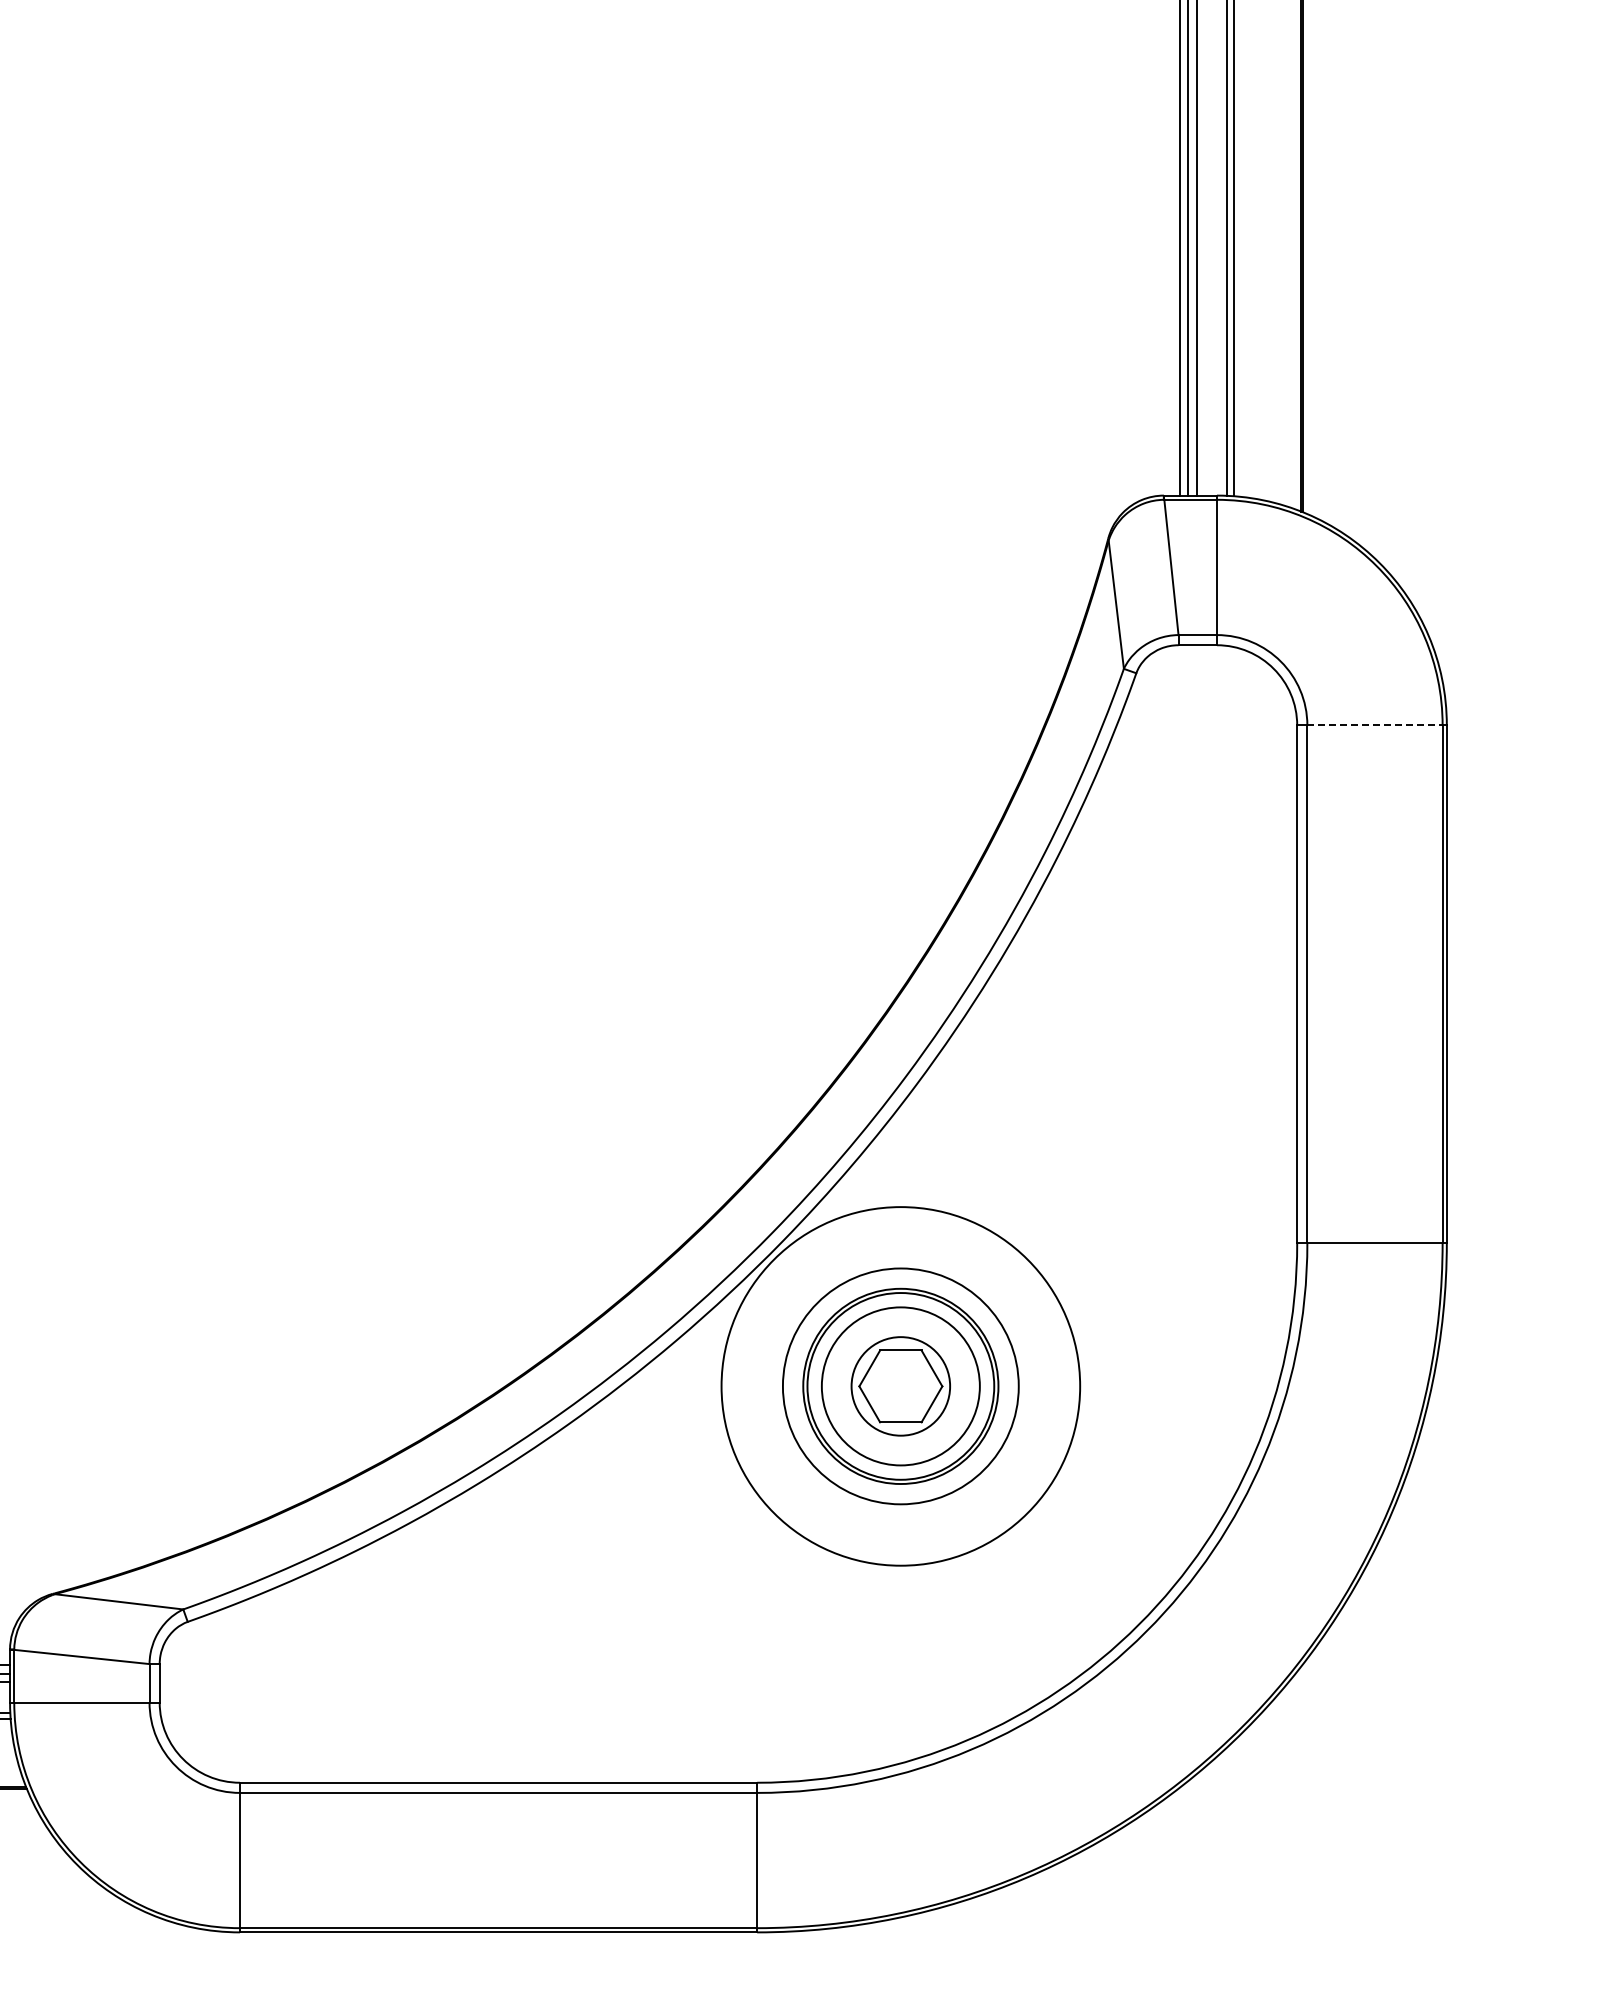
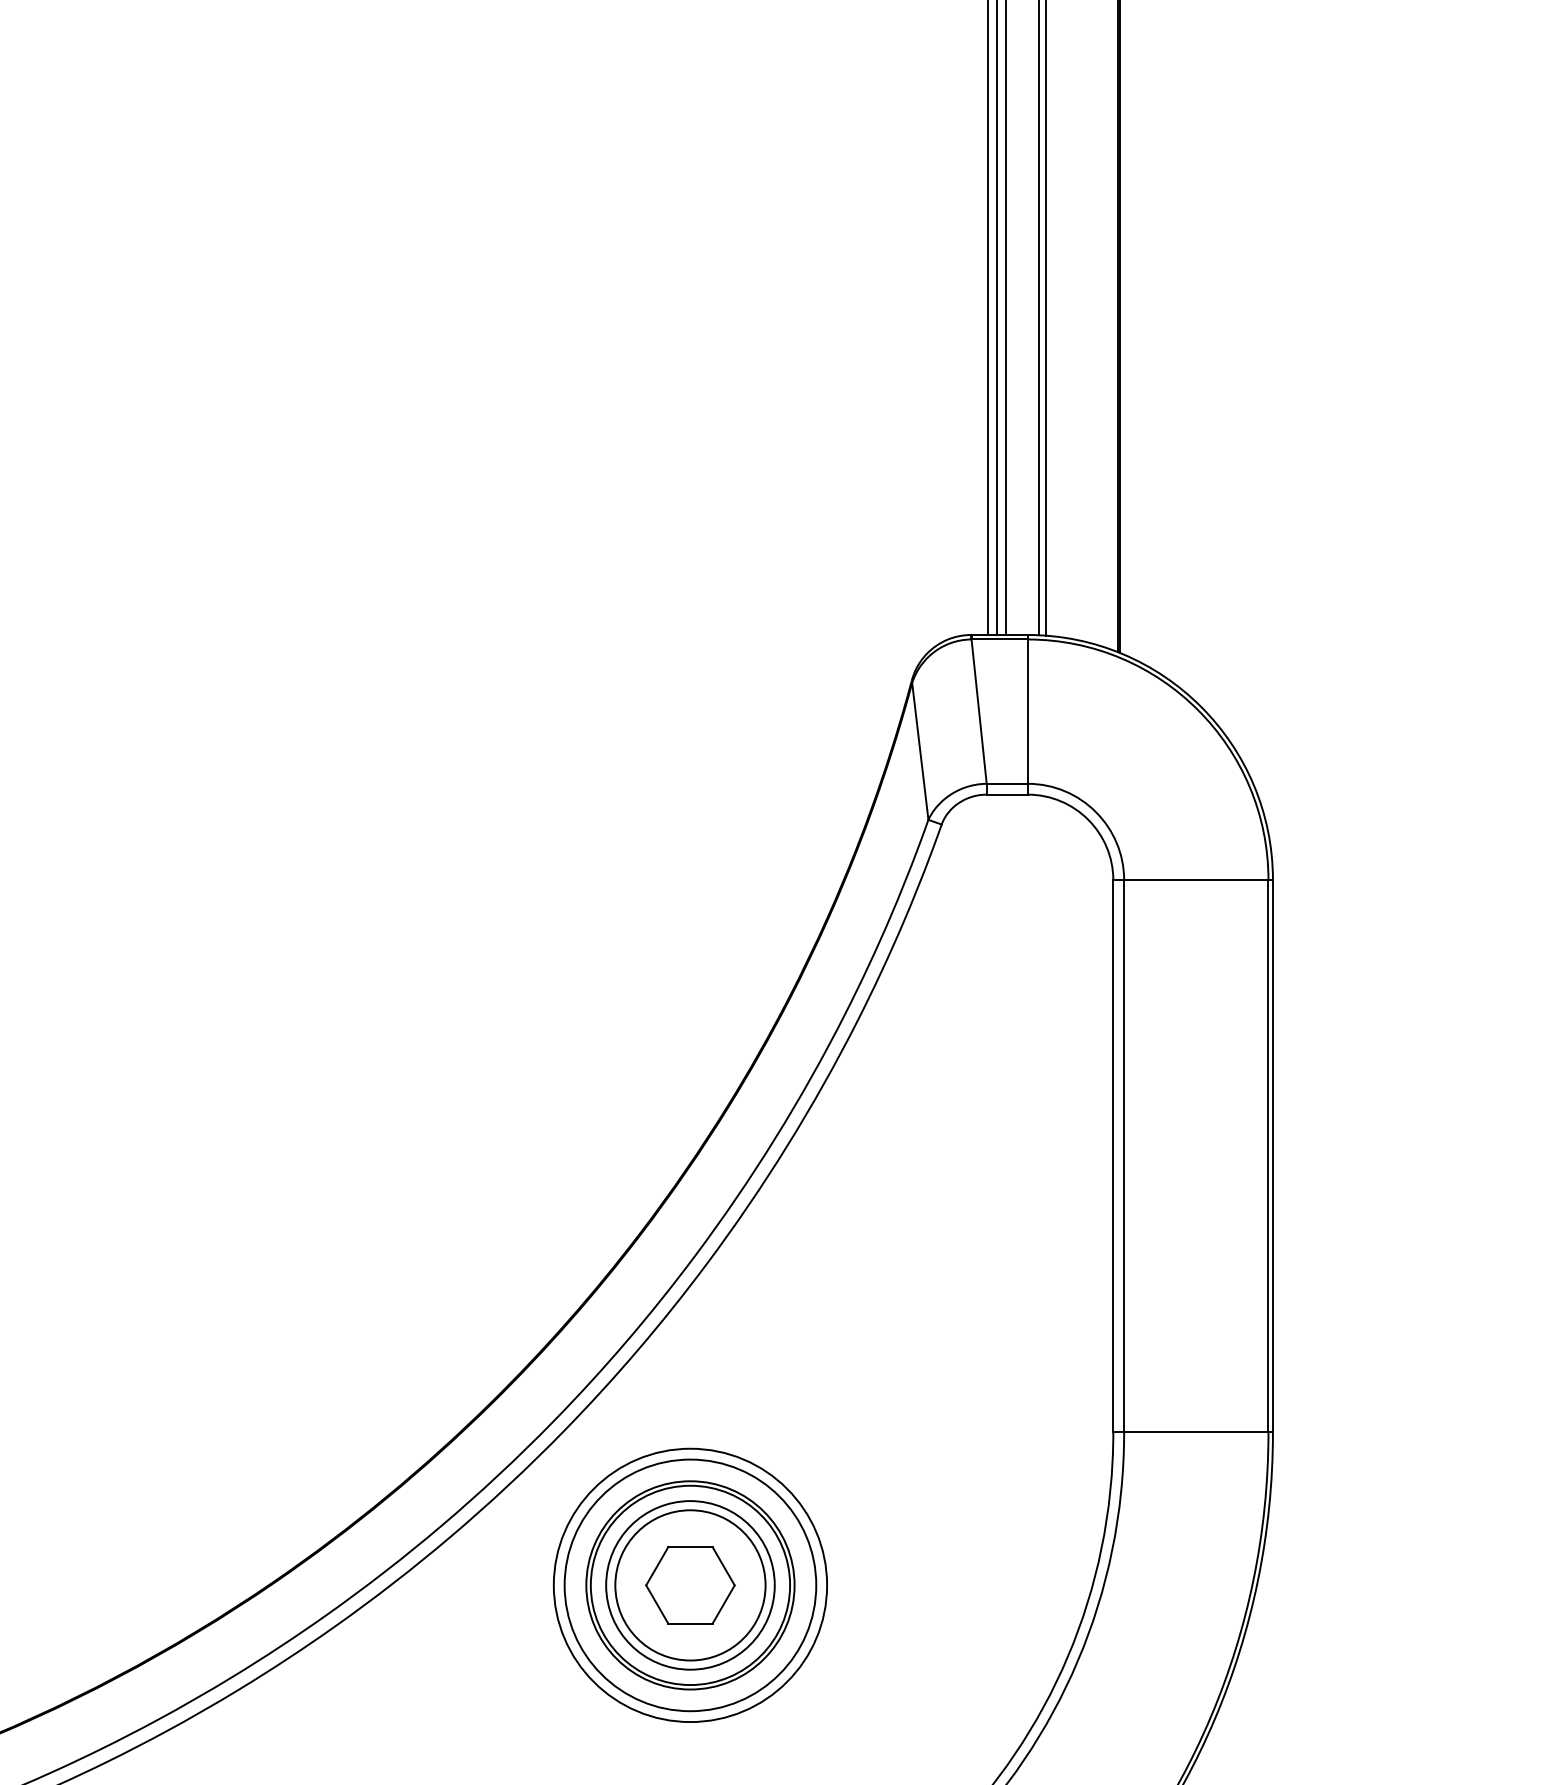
line: (1375, 725) -> (1196, 880), dashed -> solid
circle: (900, 1386) -> (690, 1585), size x0.71
circle: (900, 1386) -> (690, 1585), size x1.43

